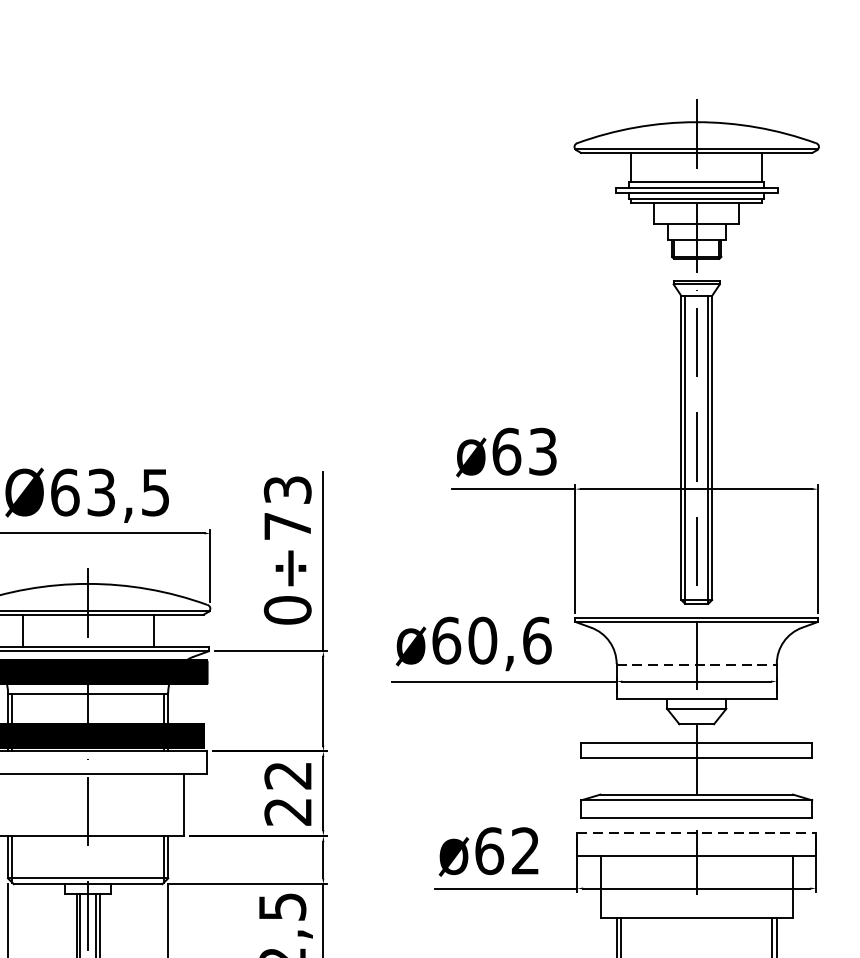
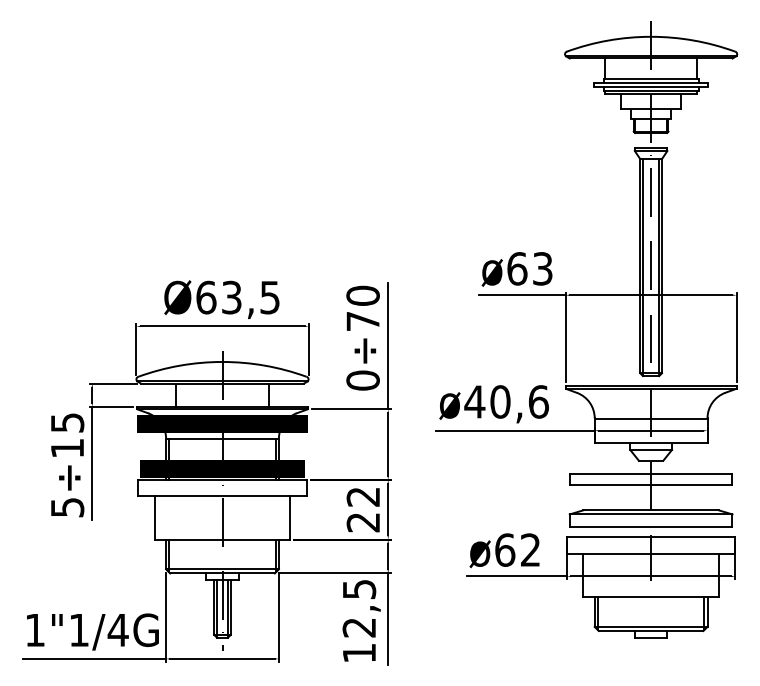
text: (286, 489) -> (362, 295), 0÷73 -> 0÷70
text: (445, 640) -> (474, 401), ø60,6 -> ø40,6
line: (697, 664) -> (651, 418), dashed -> solid
line: (697, 833) -> (651, 537), dashed -> solid

